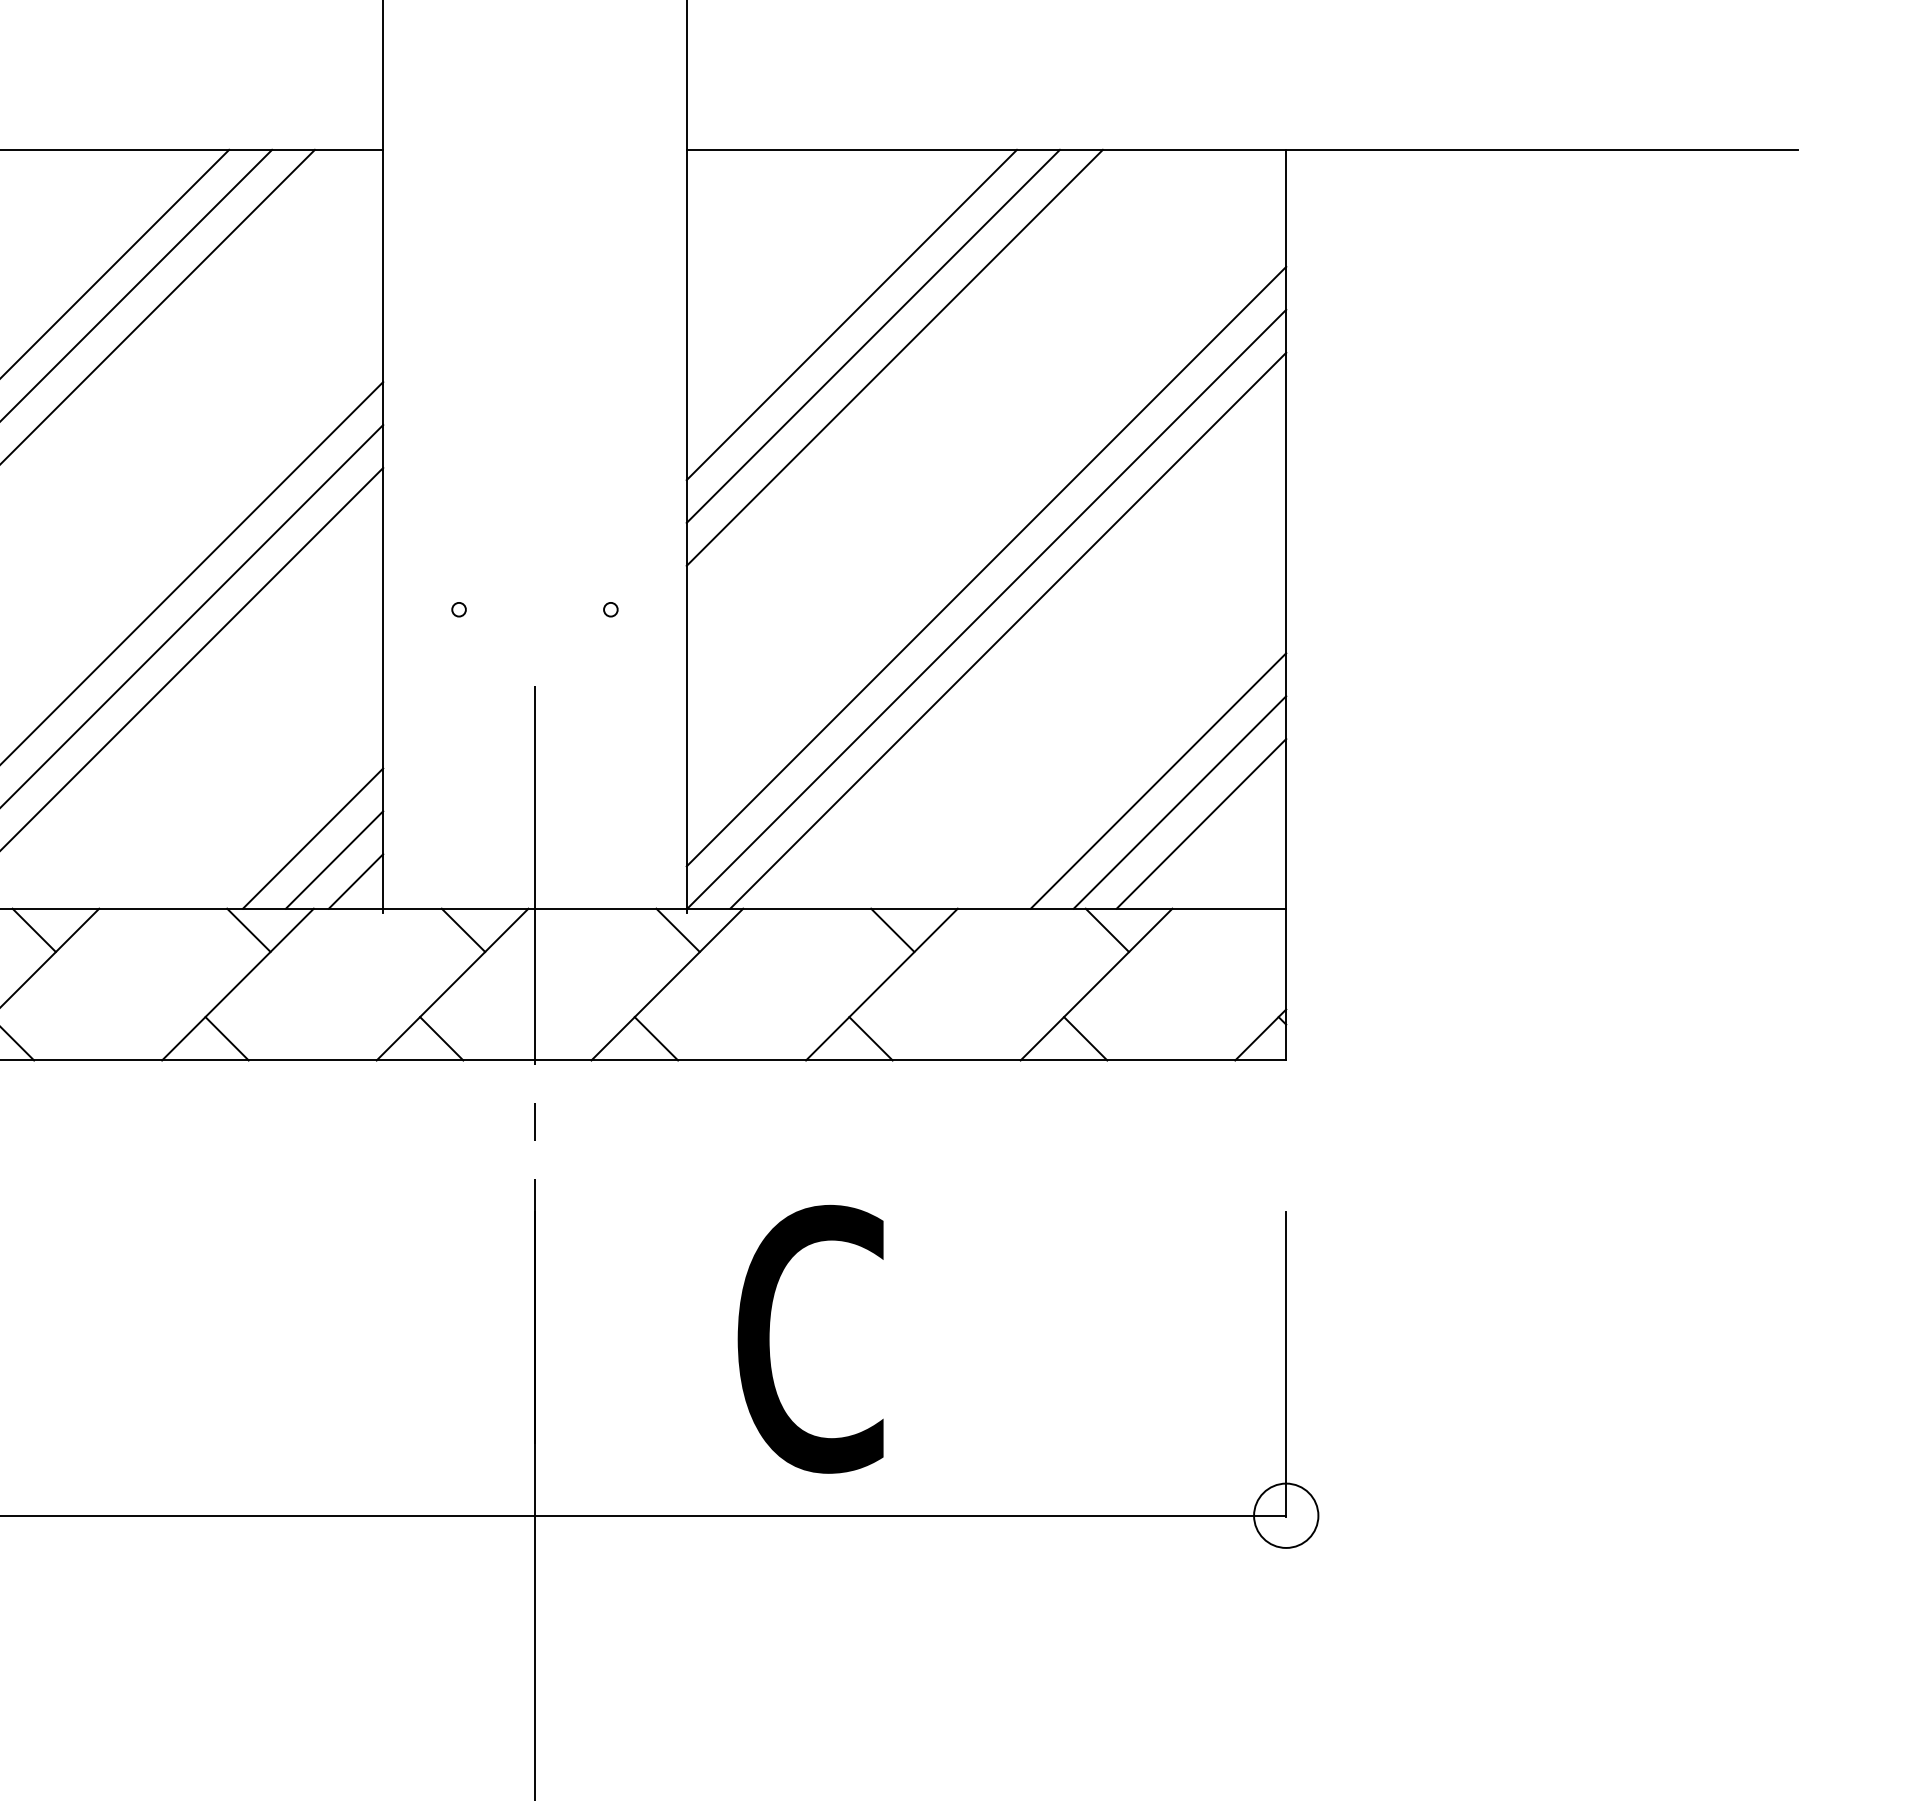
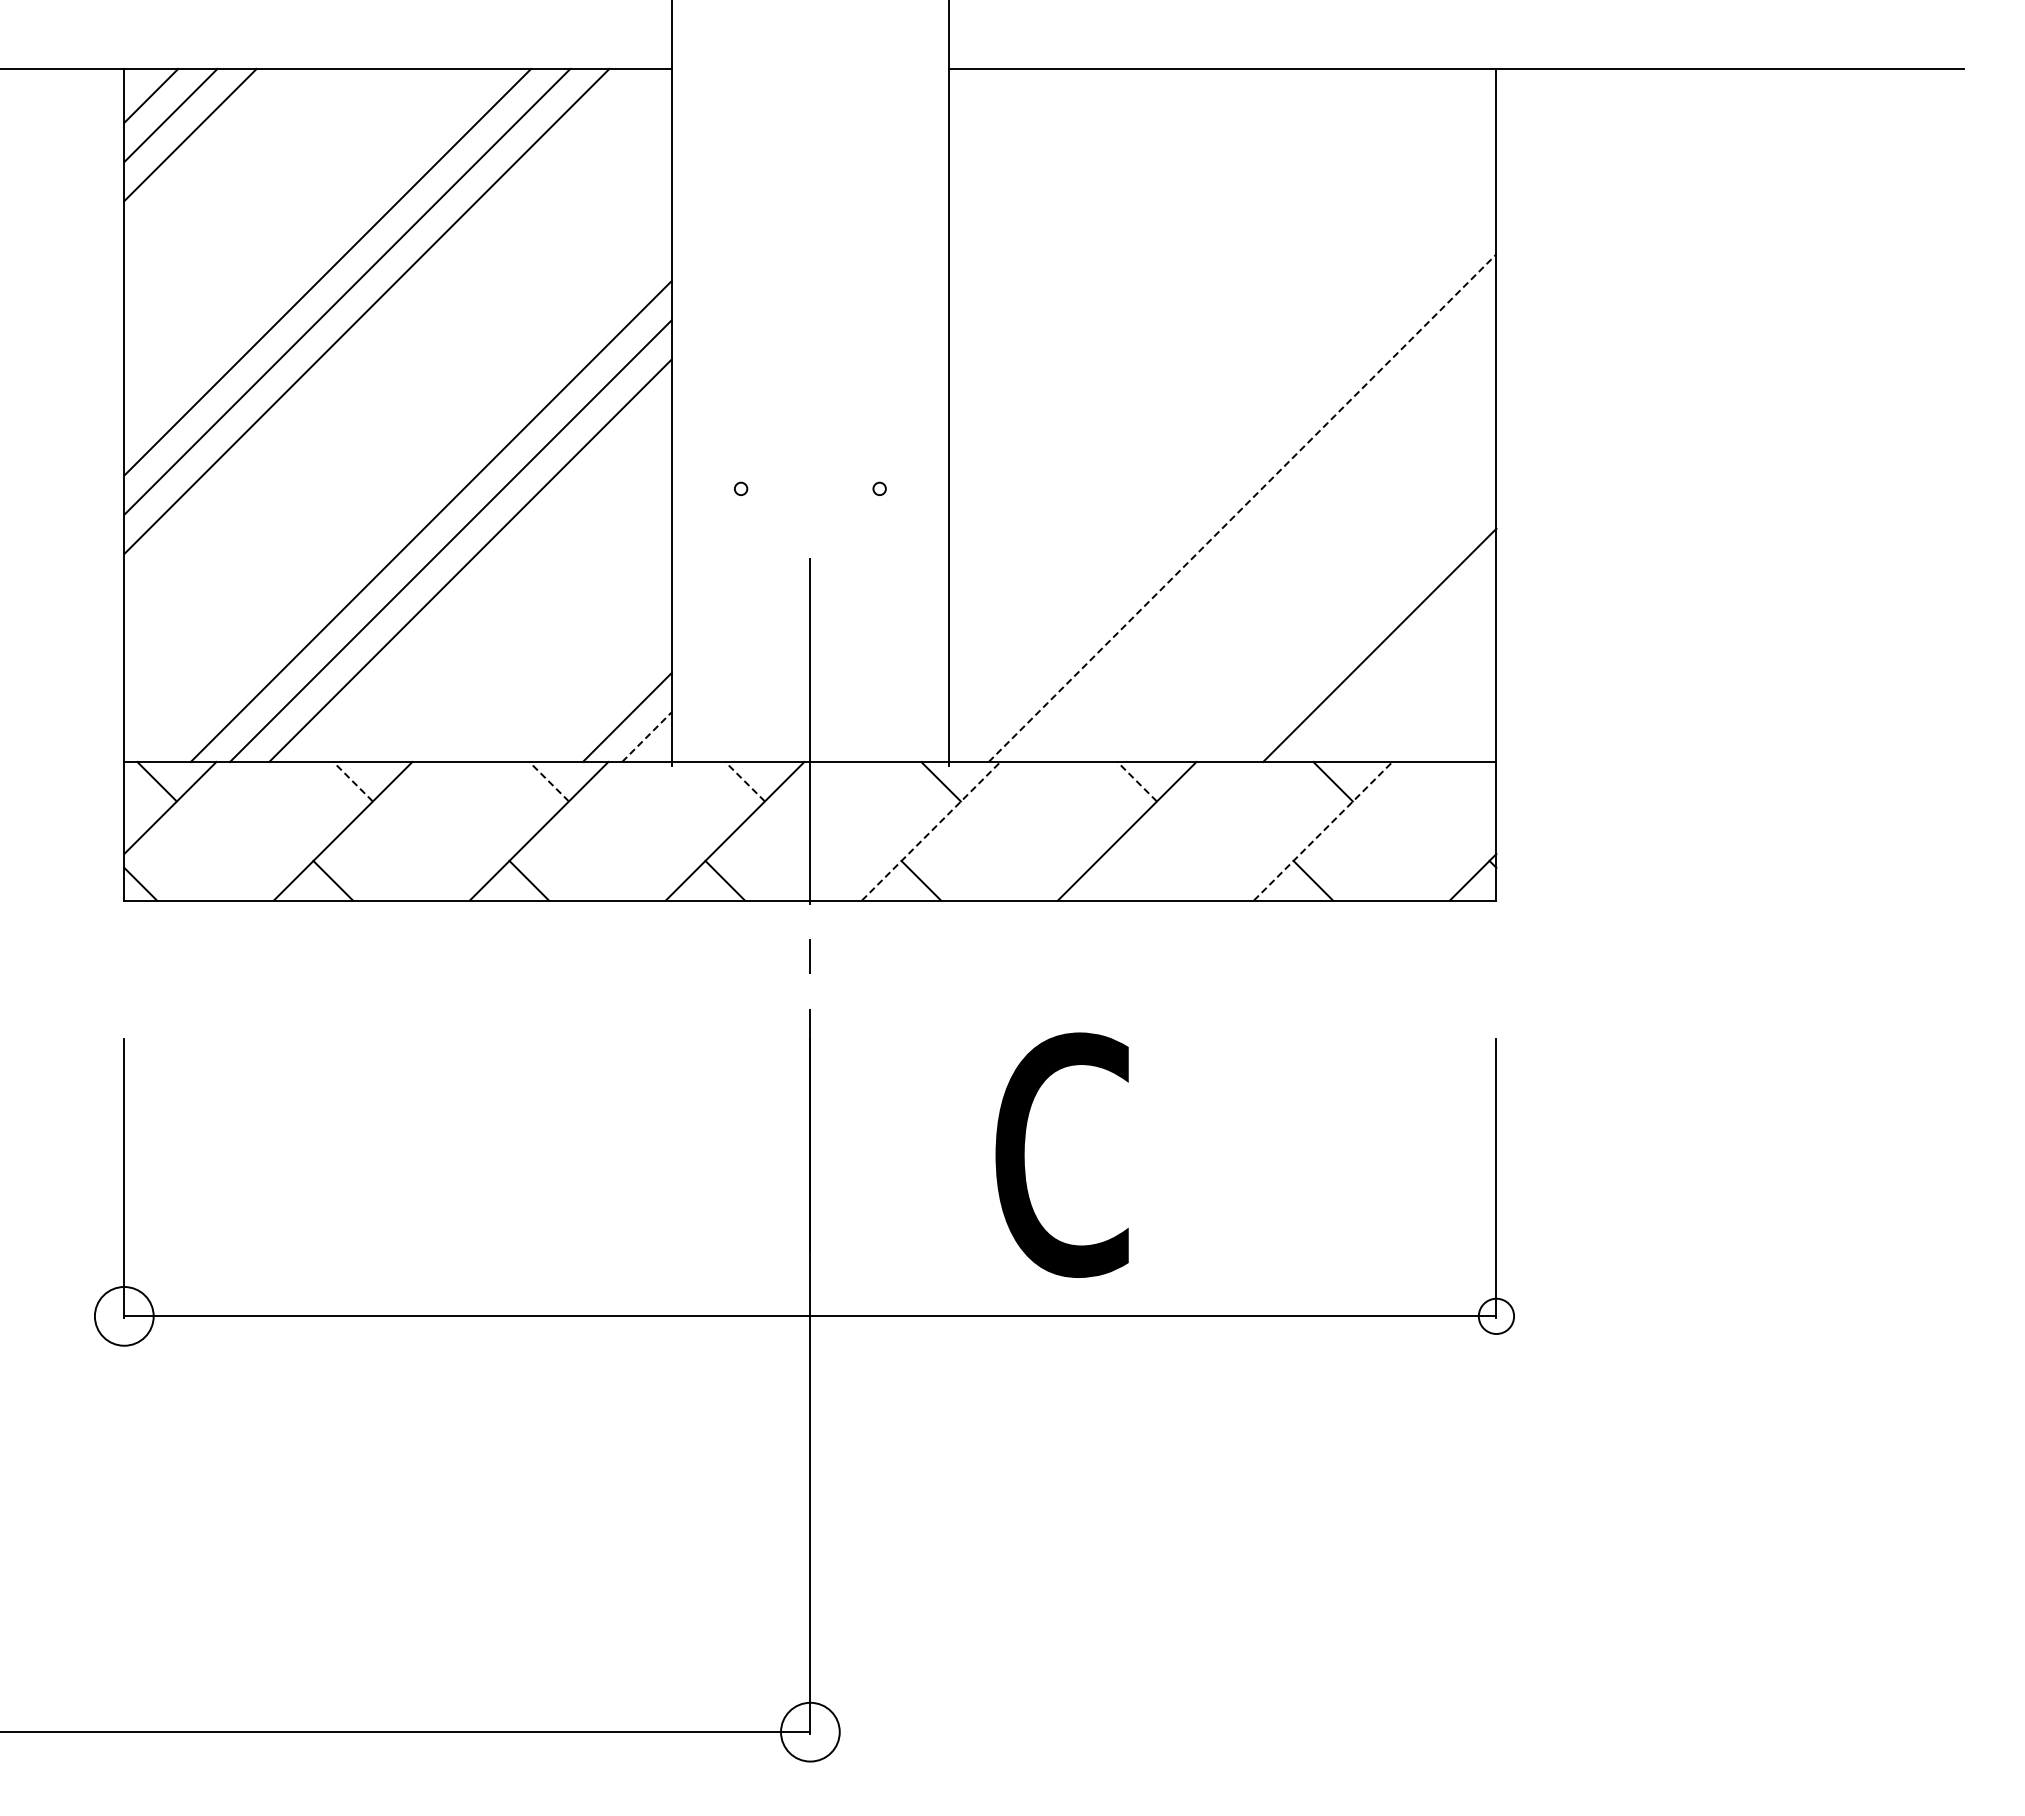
line: (851, 314) -> (1099, 219), removed
line: (872, 335) -> (1118, 238), removed
line: (894, 357) -> (1138, 258), removed
line: (986, 566) -> (1222, 449), removed
line: (986, 609) -> (1222, 488), removed
line: (1008, 631) -> (1242, 508), solid -> dashed
line: (1180, 801) -> (1399, 664), removed
line: (1200, 823) -> (1418, 684), removed
line: (312, 838) -> (607, 697), removed
line: (356, 880) -> (647, 736), solid -> dashed
line: (34, 930) -> (353, 781), solid -> dashed
line: (249, 930) -> (549, 781), solid -> dashed
line: (463, 930) -> (745, 781), solid -> dashed
line: (893, 930) -> (1137, 781), solid -> dashed
line: (667, 983) -> (931, 830), solid -> dashed
line: (1096, 983) -> (1323, 830), solid -> dashed
line: (871, 1038) -> (1117, 880), removed
circle: (1286, 1514) -> (1496, 1315), size x0.6

